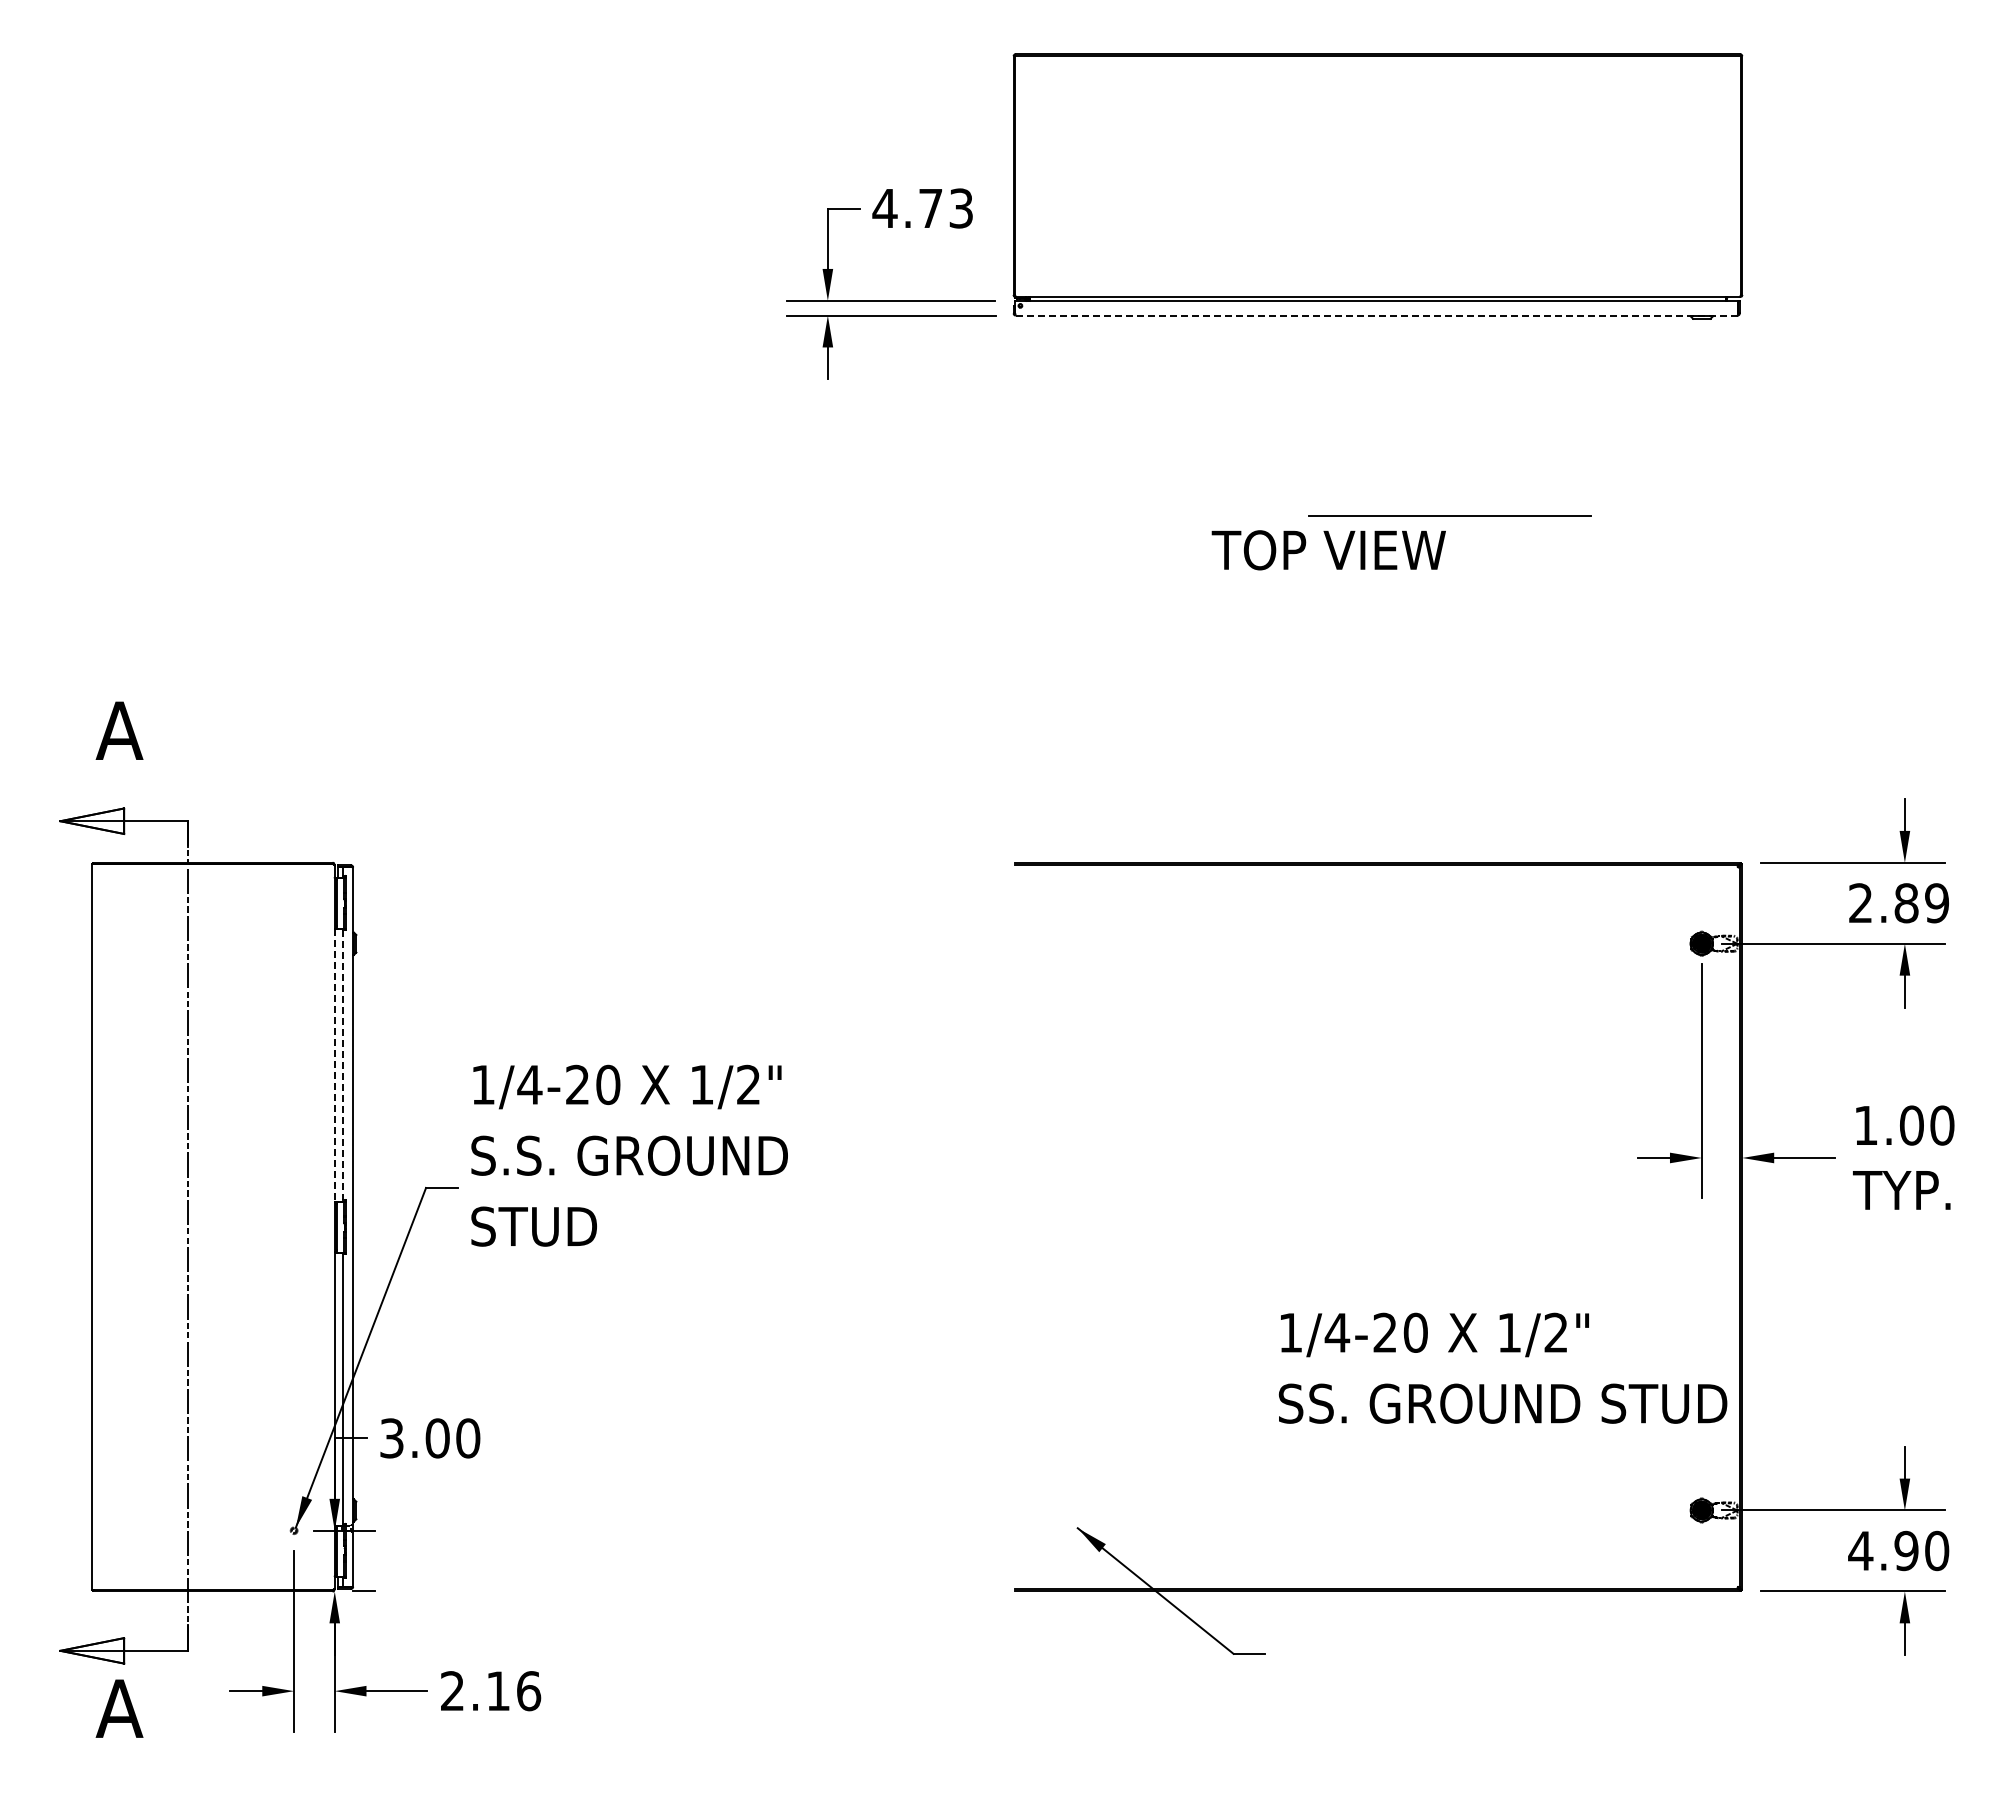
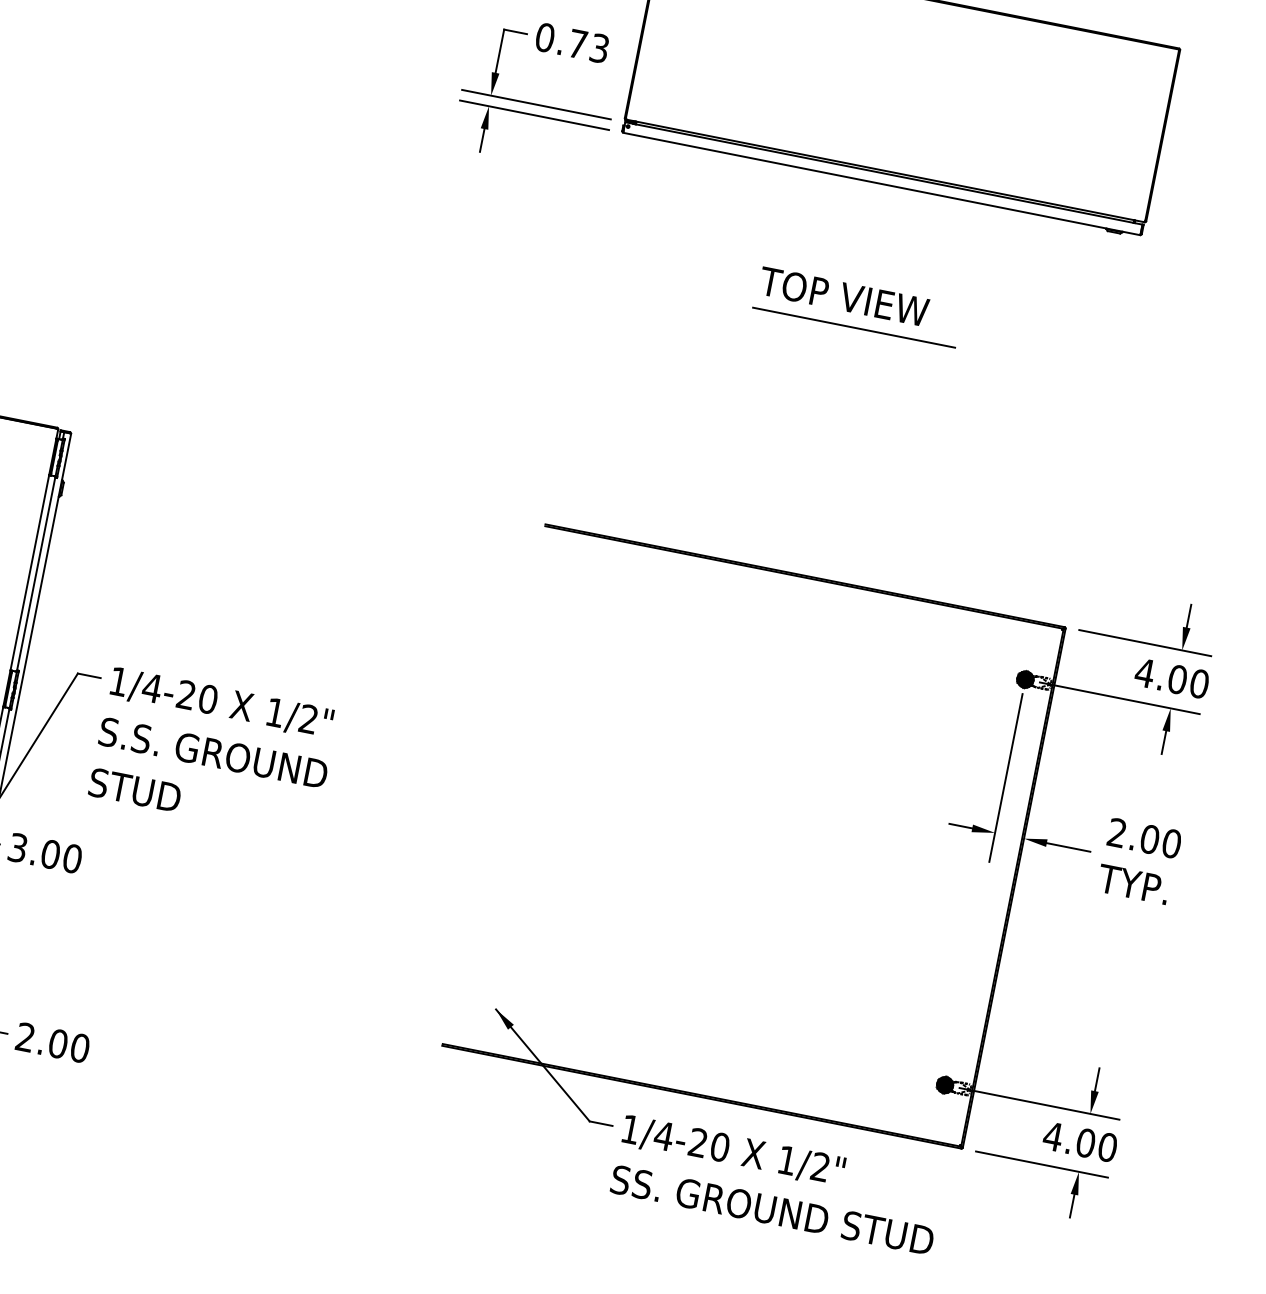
text: (884, 208) -> (544, 37), 4.73 -> 0.73
line: (1376, 315) -> (881, 183), dashed -> solid
line: (1449, 515) -> (854, 327), moved
text: (1328, 550) -> (843, 296), moved
text: (1898, 903) -> (1171, 678), 2.89 -> 4.00
line: (334, 1065) -> (29, 572), dashed -> solid
line: (343, 1065) -> (36, 574), dashed -> solid
text: (1865, 1124) -> (1116, 832), 1.00 -> 2.00
text: (629, 1155) -> (213, 752), moved
text: (1502, 1367) -> (777, 1184), moved
text: (1906, 1551) -> (1085, 1143), 4.90 -> 4.00
text: (513, 1691) -> (69, 1046), 2.16 -> 2.00

